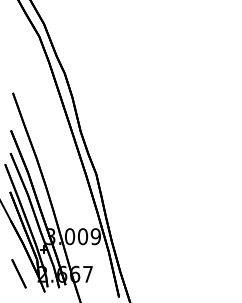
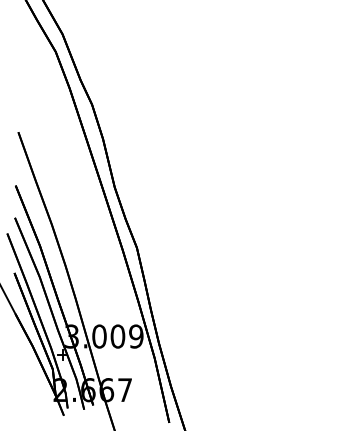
line: (18, 273) -> (26, 388), removed

